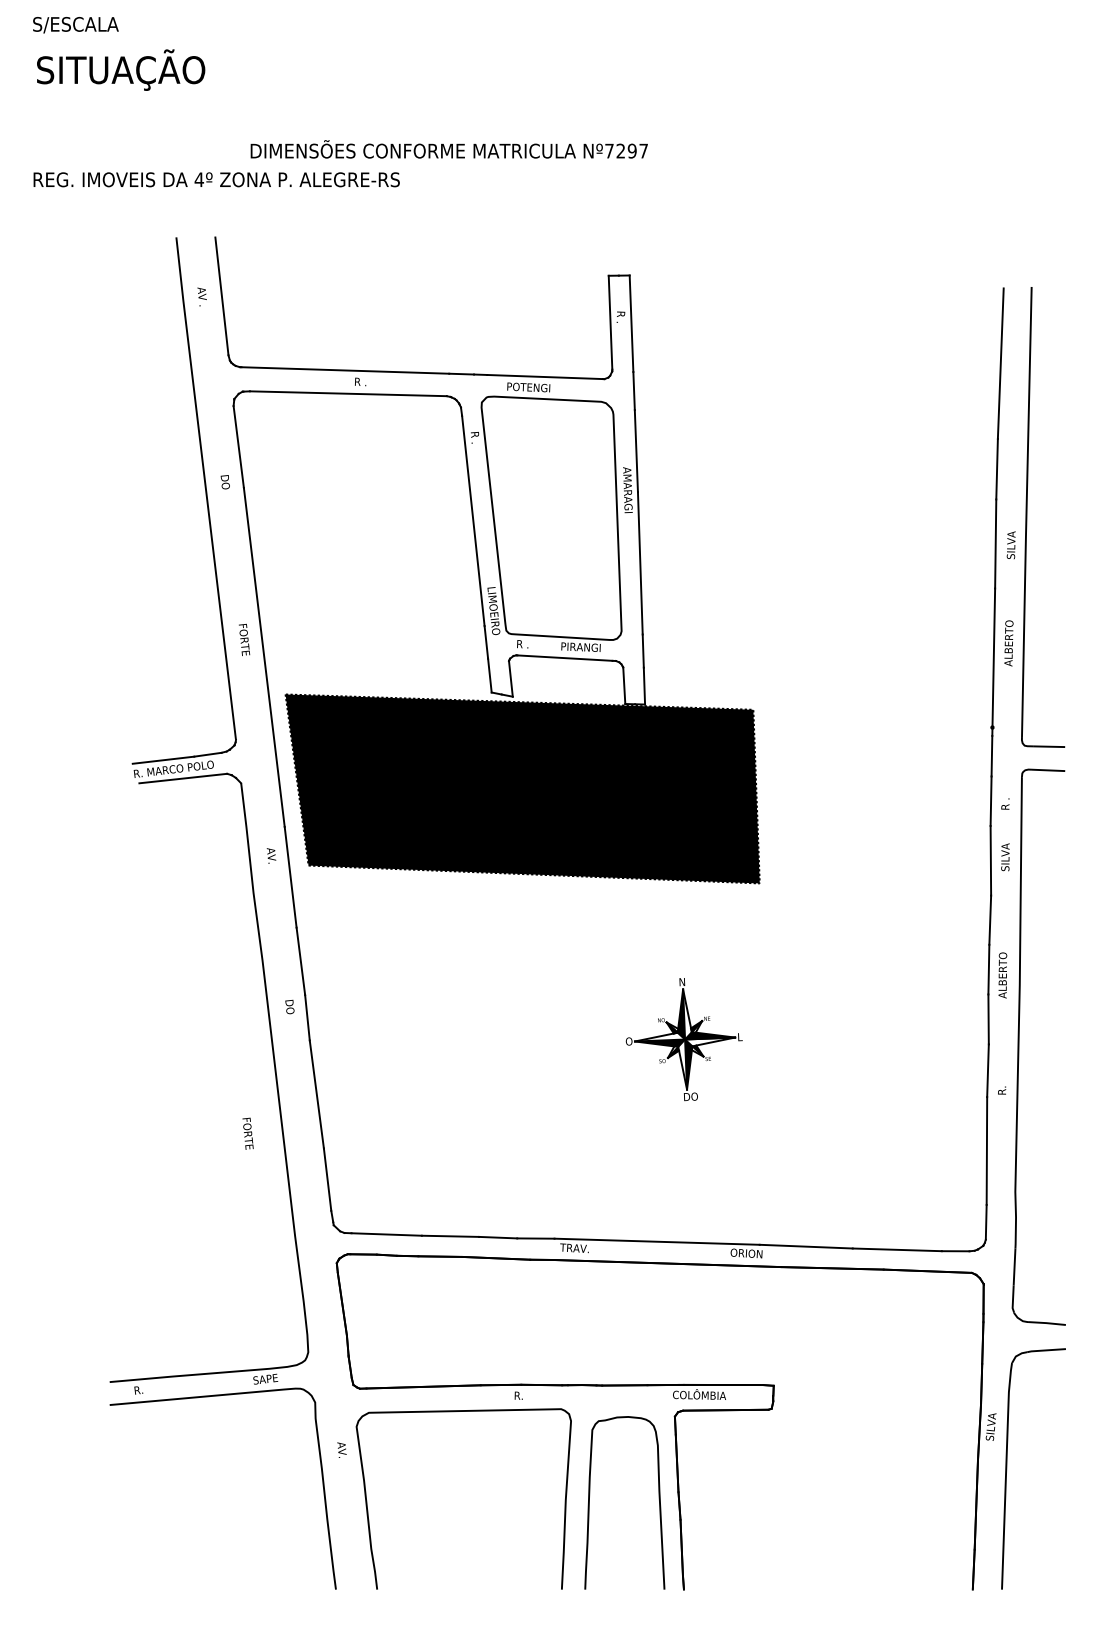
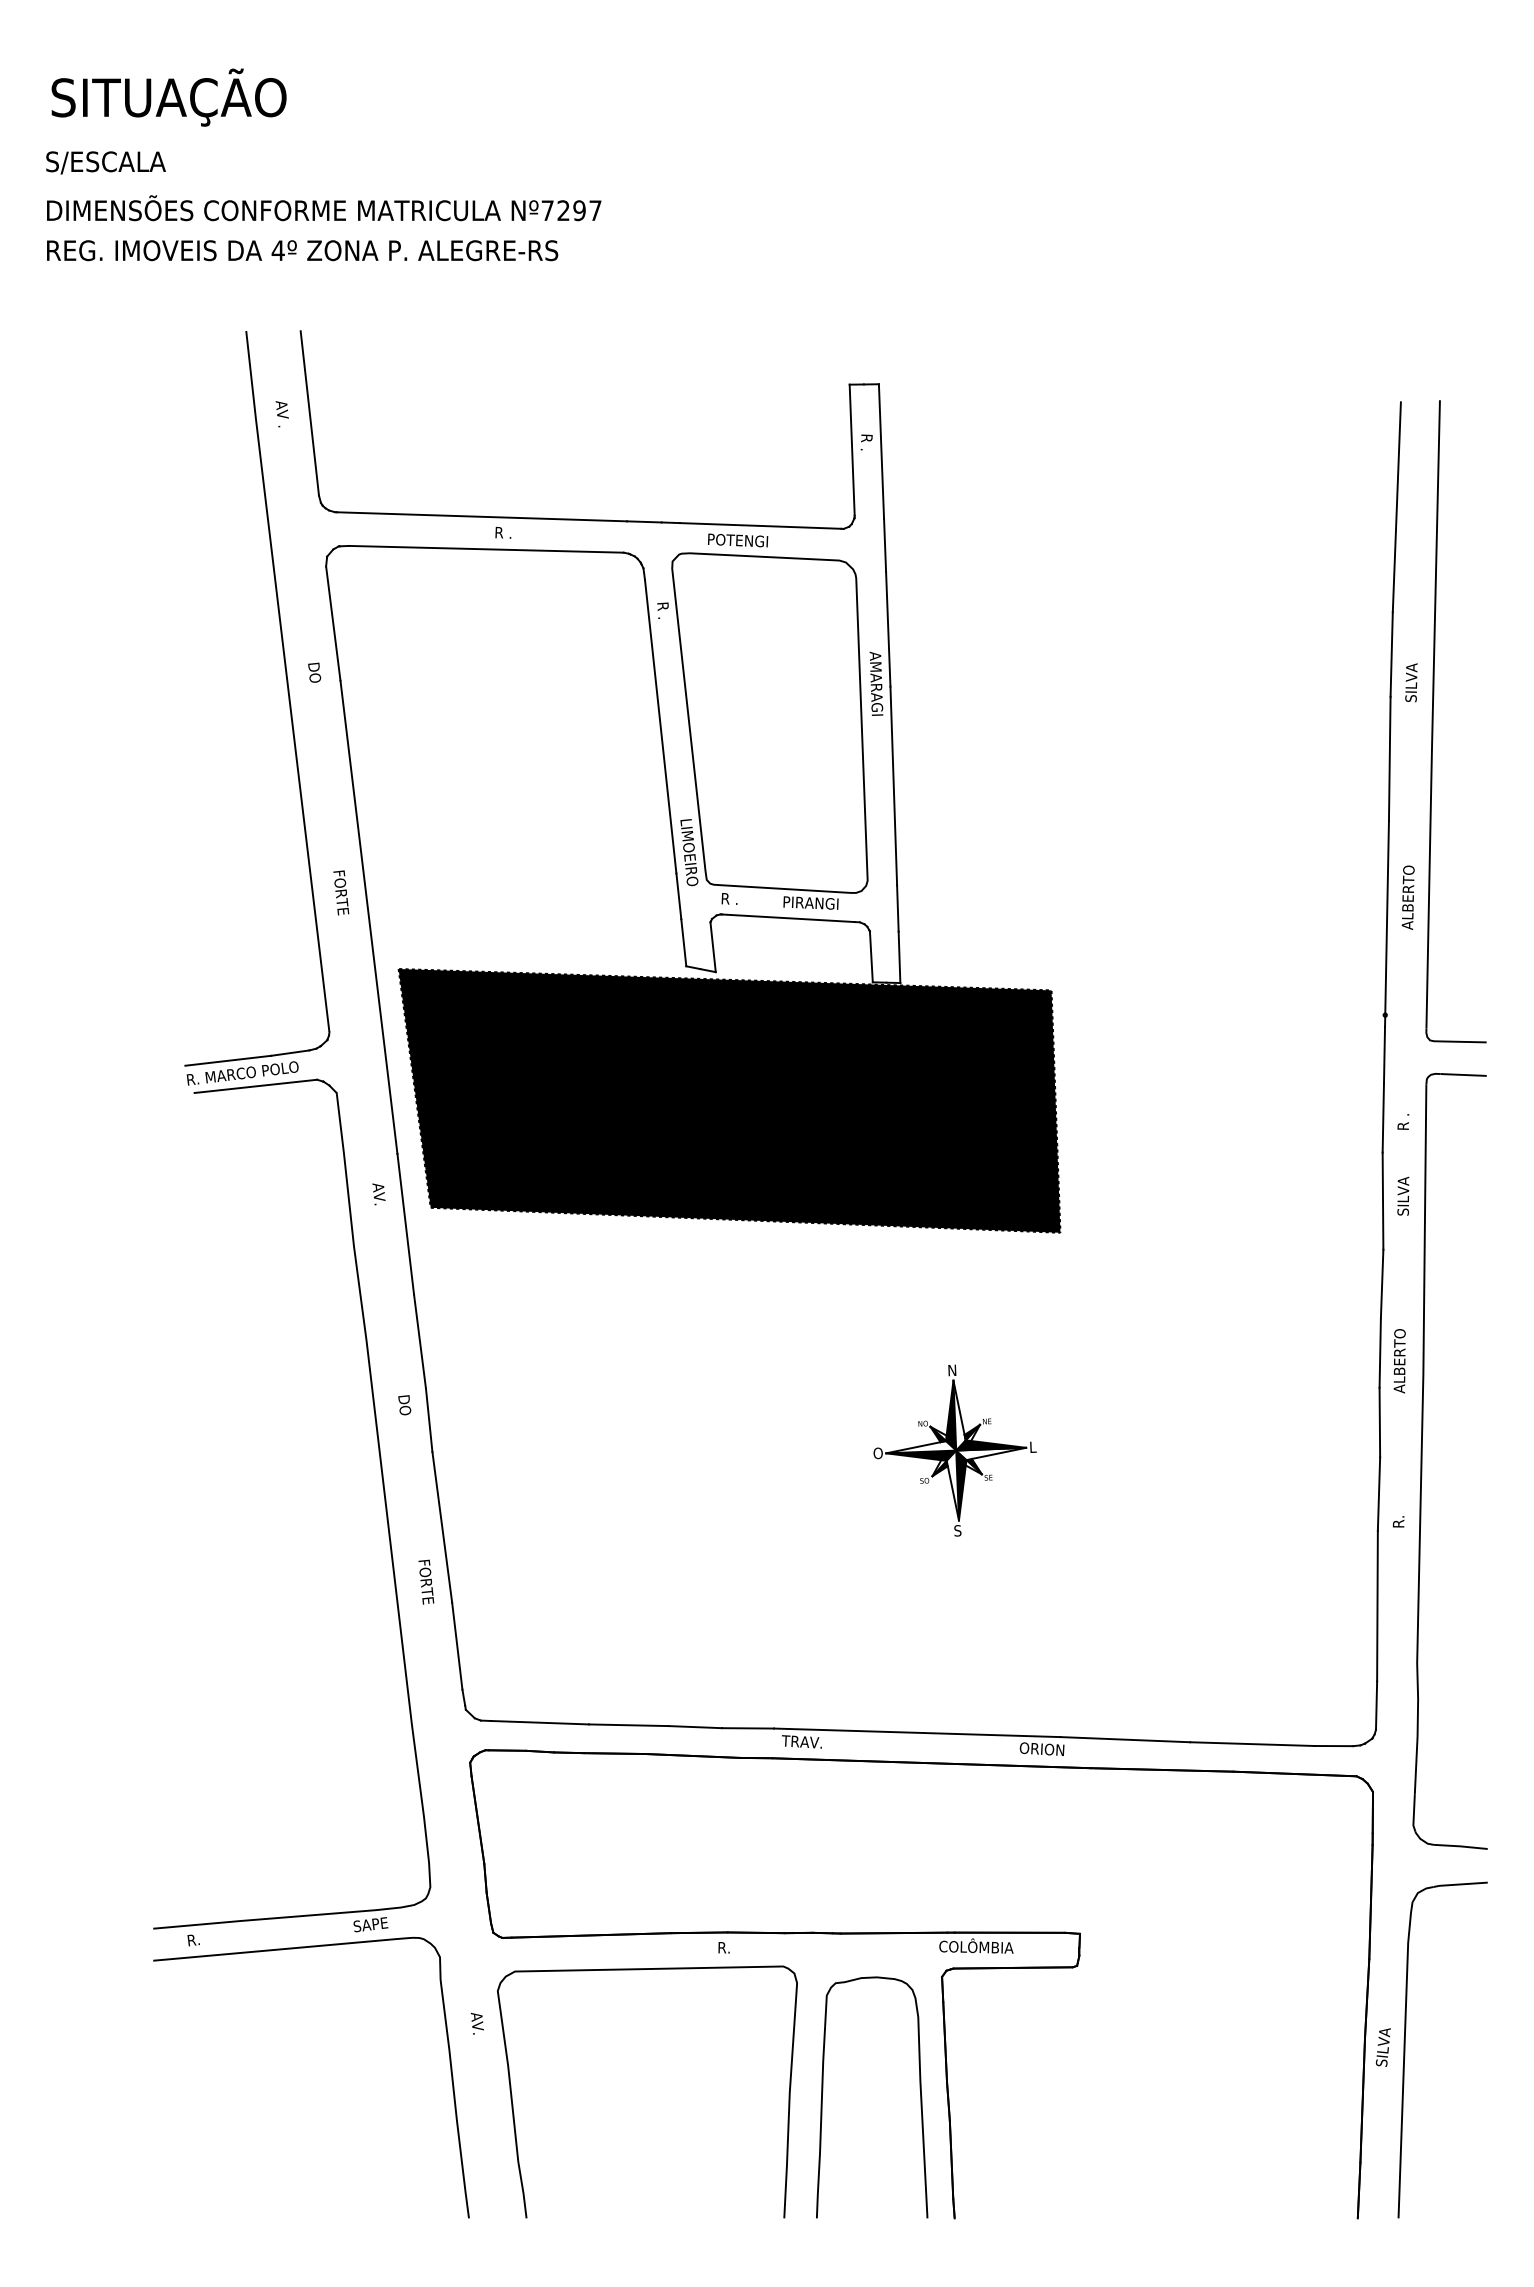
text: (75, 24) -> (105, 162), moved
text: (449, 149) -> (324, 208), moved
text: (1011, 545) -> (1411, 682), moved
text: (691, 1096) -> (964, 1530), DO -> S
text: (248, 1133) -> (426, 1581), moved
text: (990, 1427) -> (1382, 2047), moved

